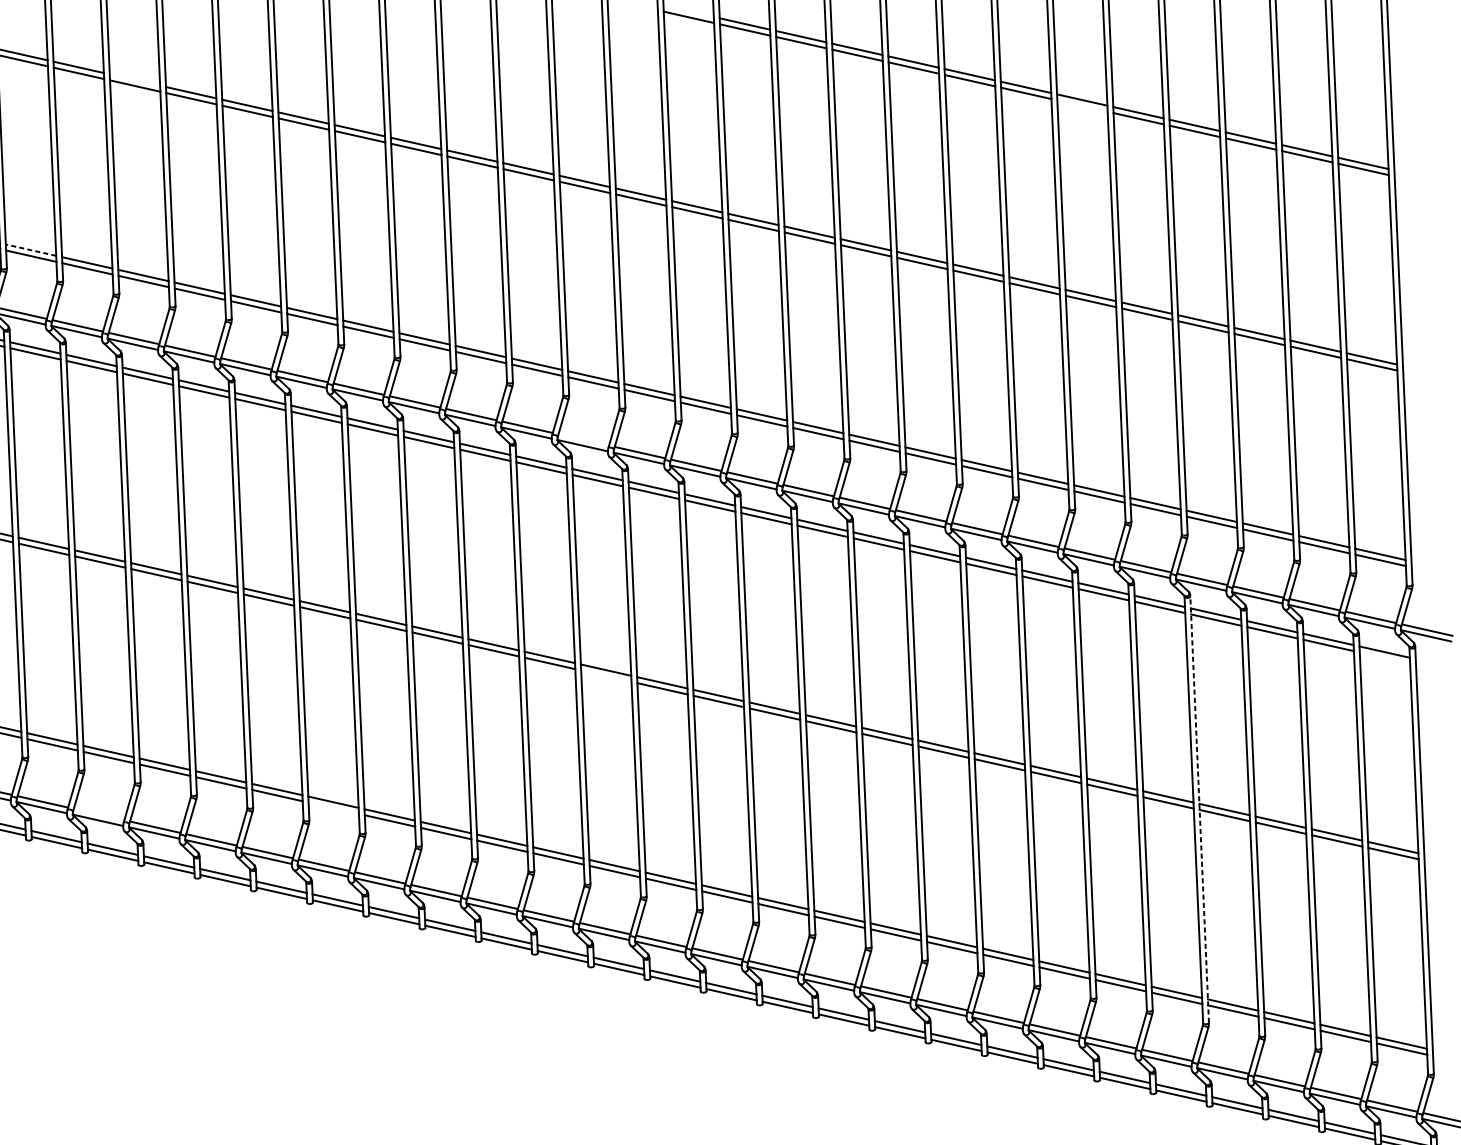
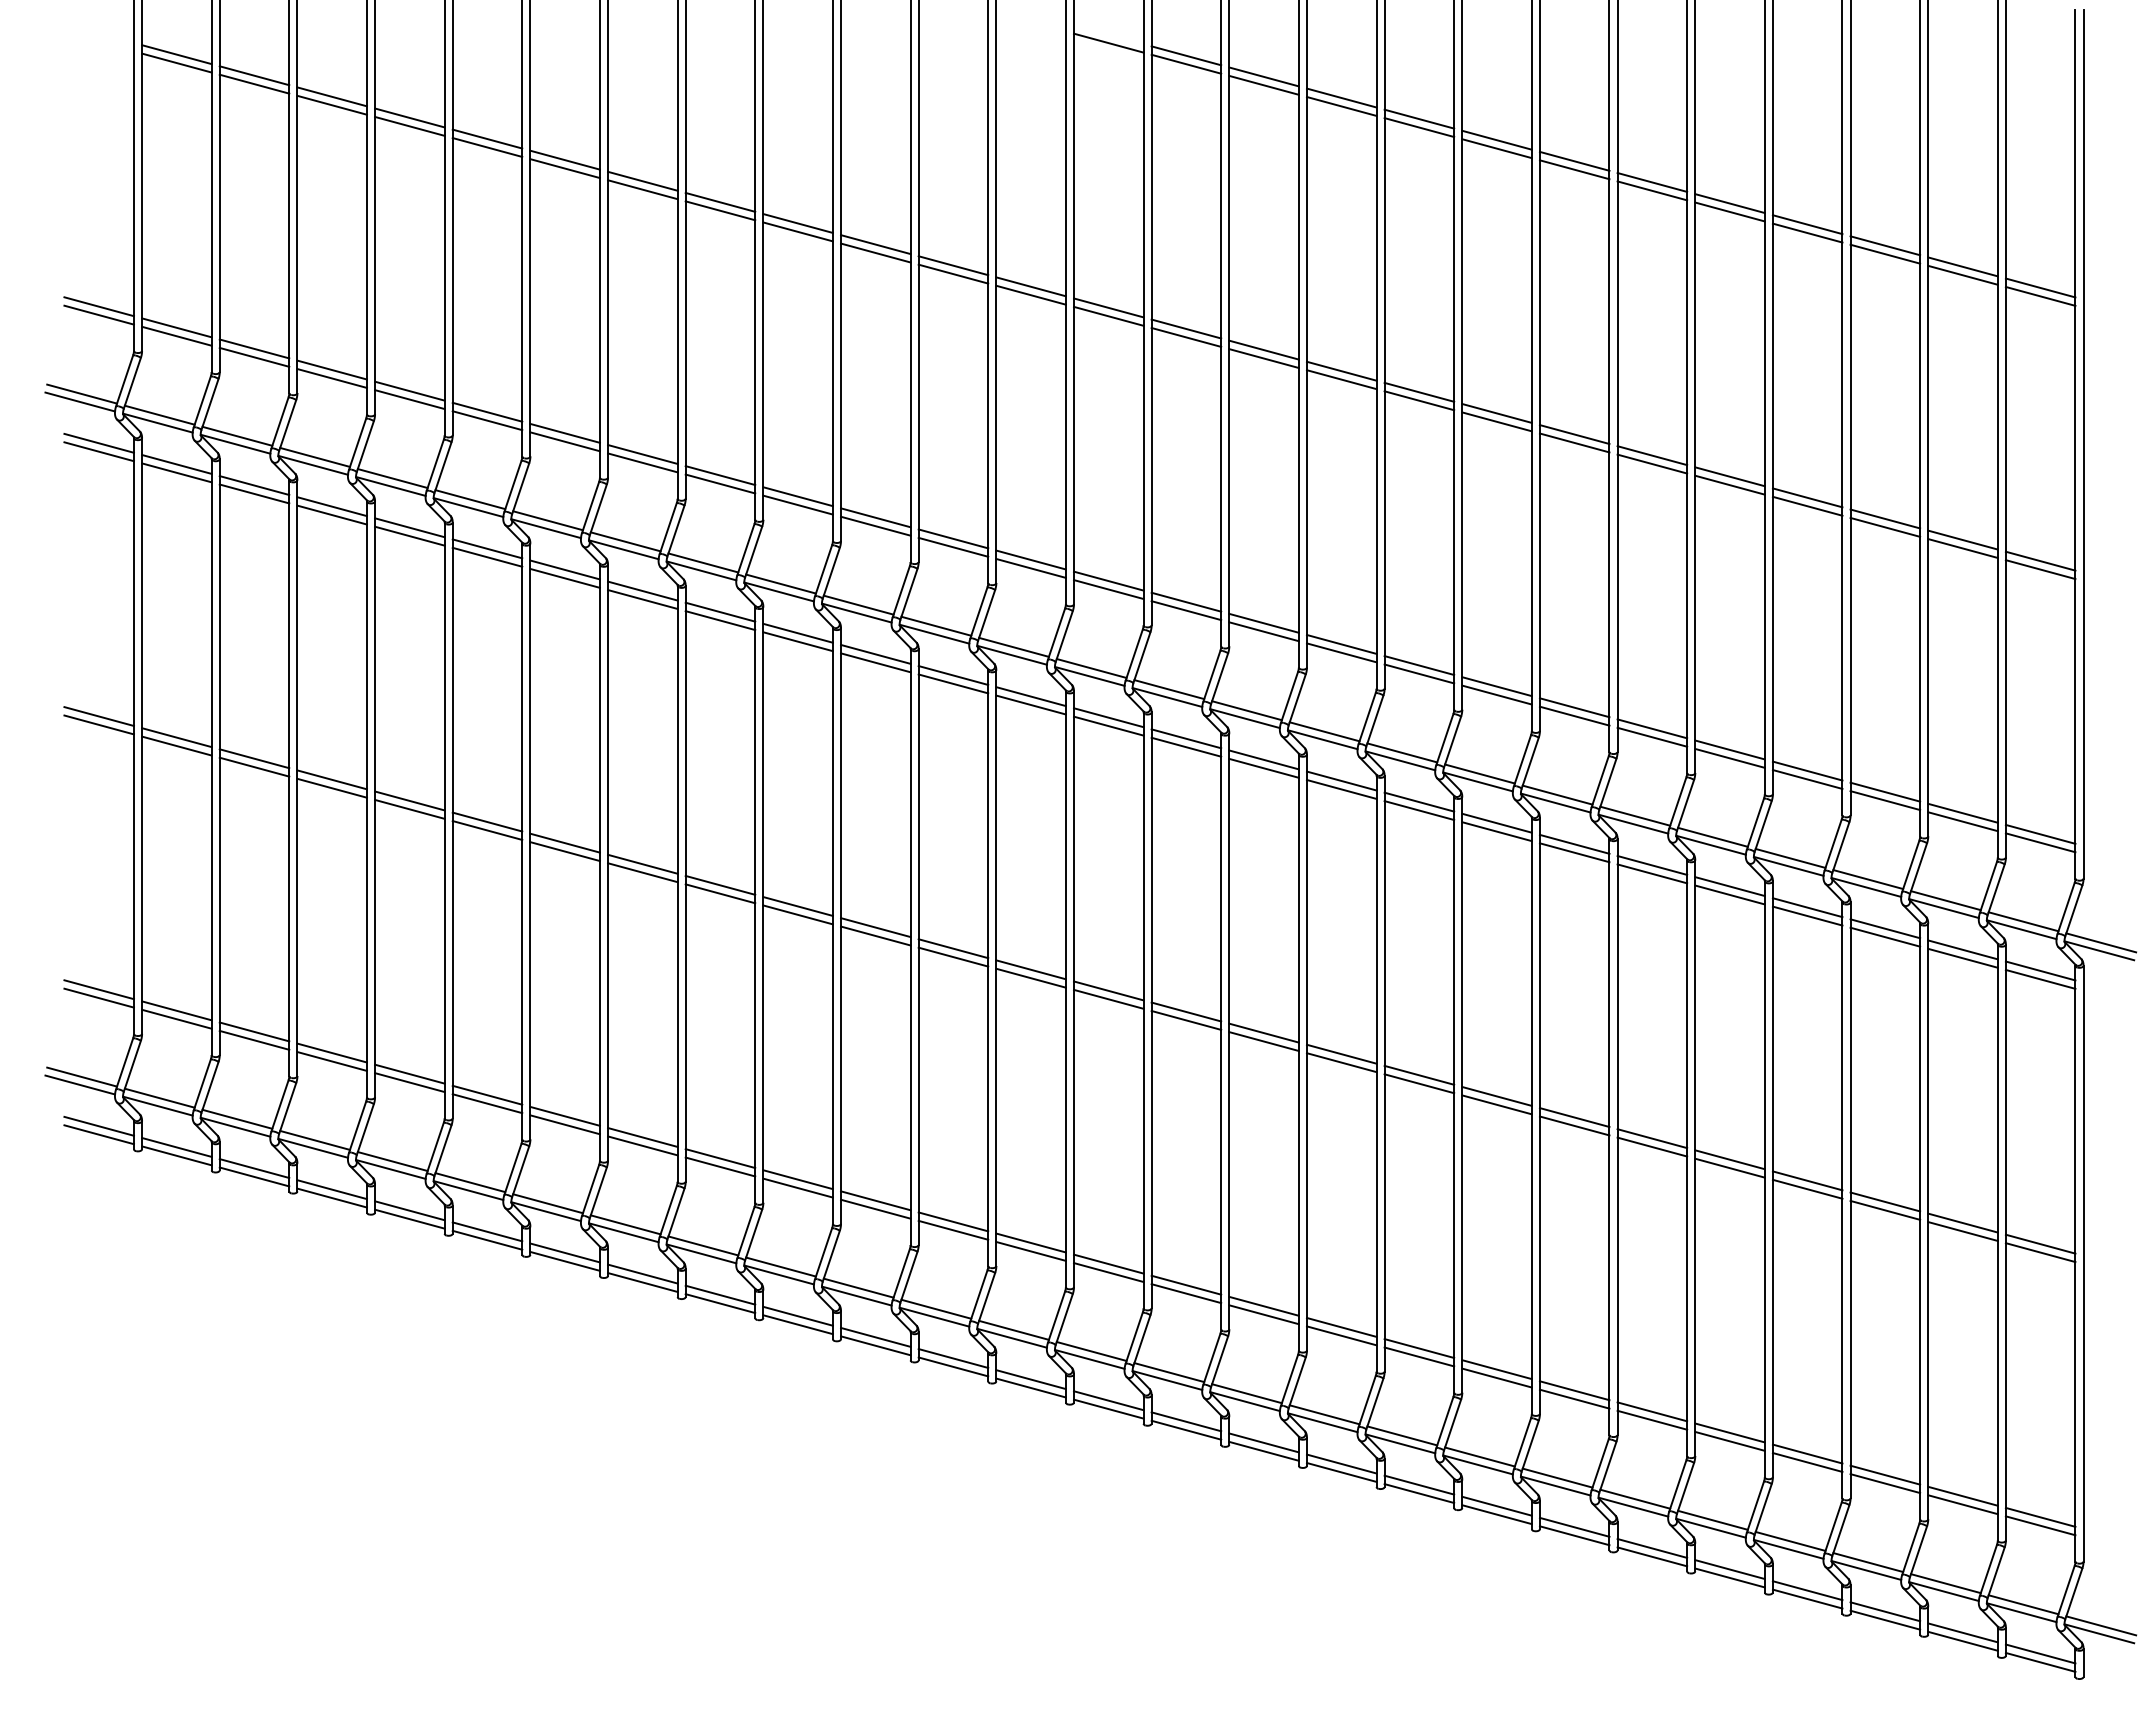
line: (134, 79) -> (331, 96), added
line: (1082, 105) -> (1652, 190), added
line: (30, 249) -> (176, 327), dashed -> solid
line: (583, 439) -> (936, 625), added
line: (1384, 657) -> (2040, 978), added
line: (606, 675) -> (953, 956), added
line: (333, 808) -> (564, 1124), added
line: (1199, 809) -> (1772, 1179), dashed -> solid
line: (99, 813) -> (237, 1118), added

